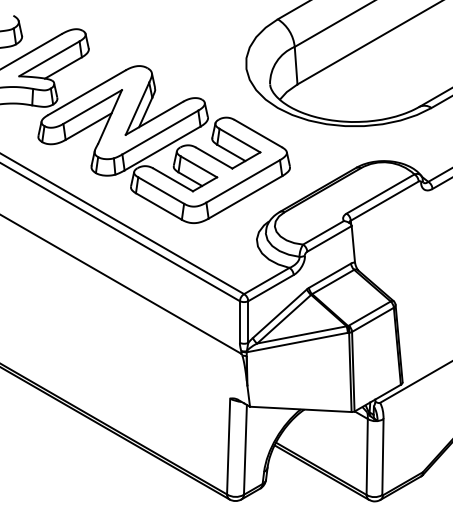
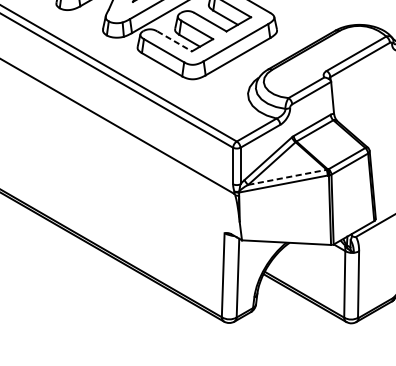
line: (173, 179) -> (174, 41), solid -> dashed
line: (301, 334) -> (287, 176), solid -> dashed

